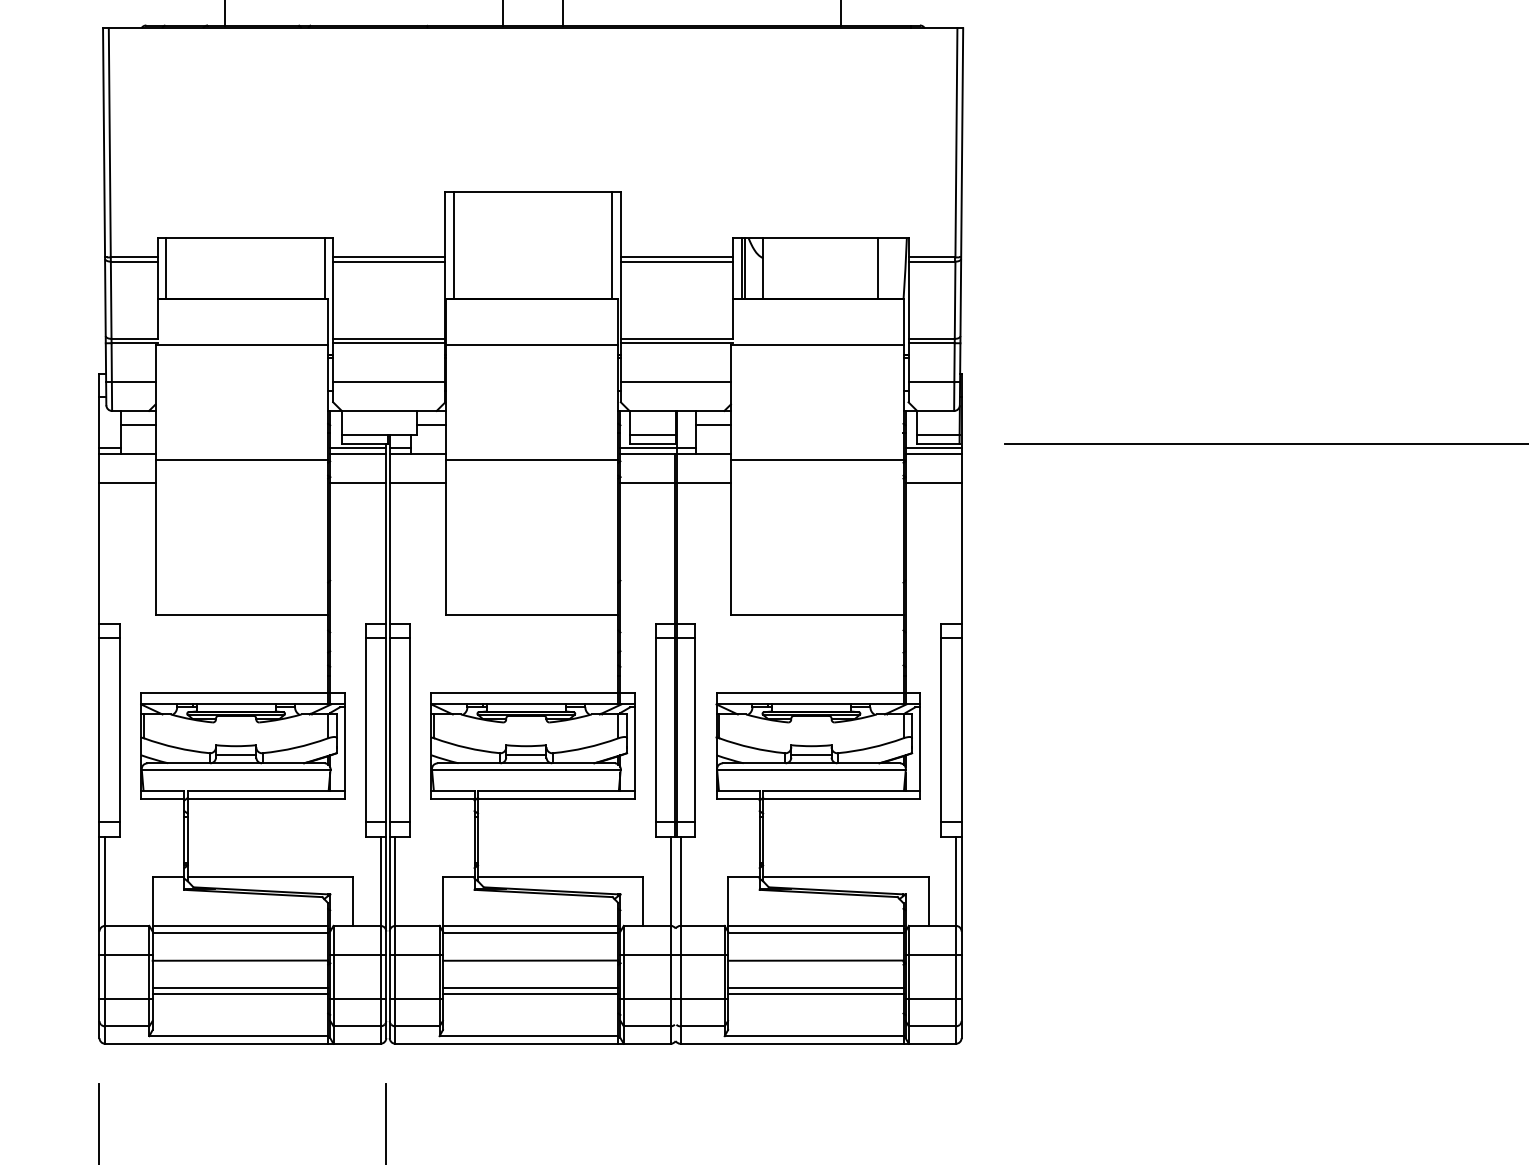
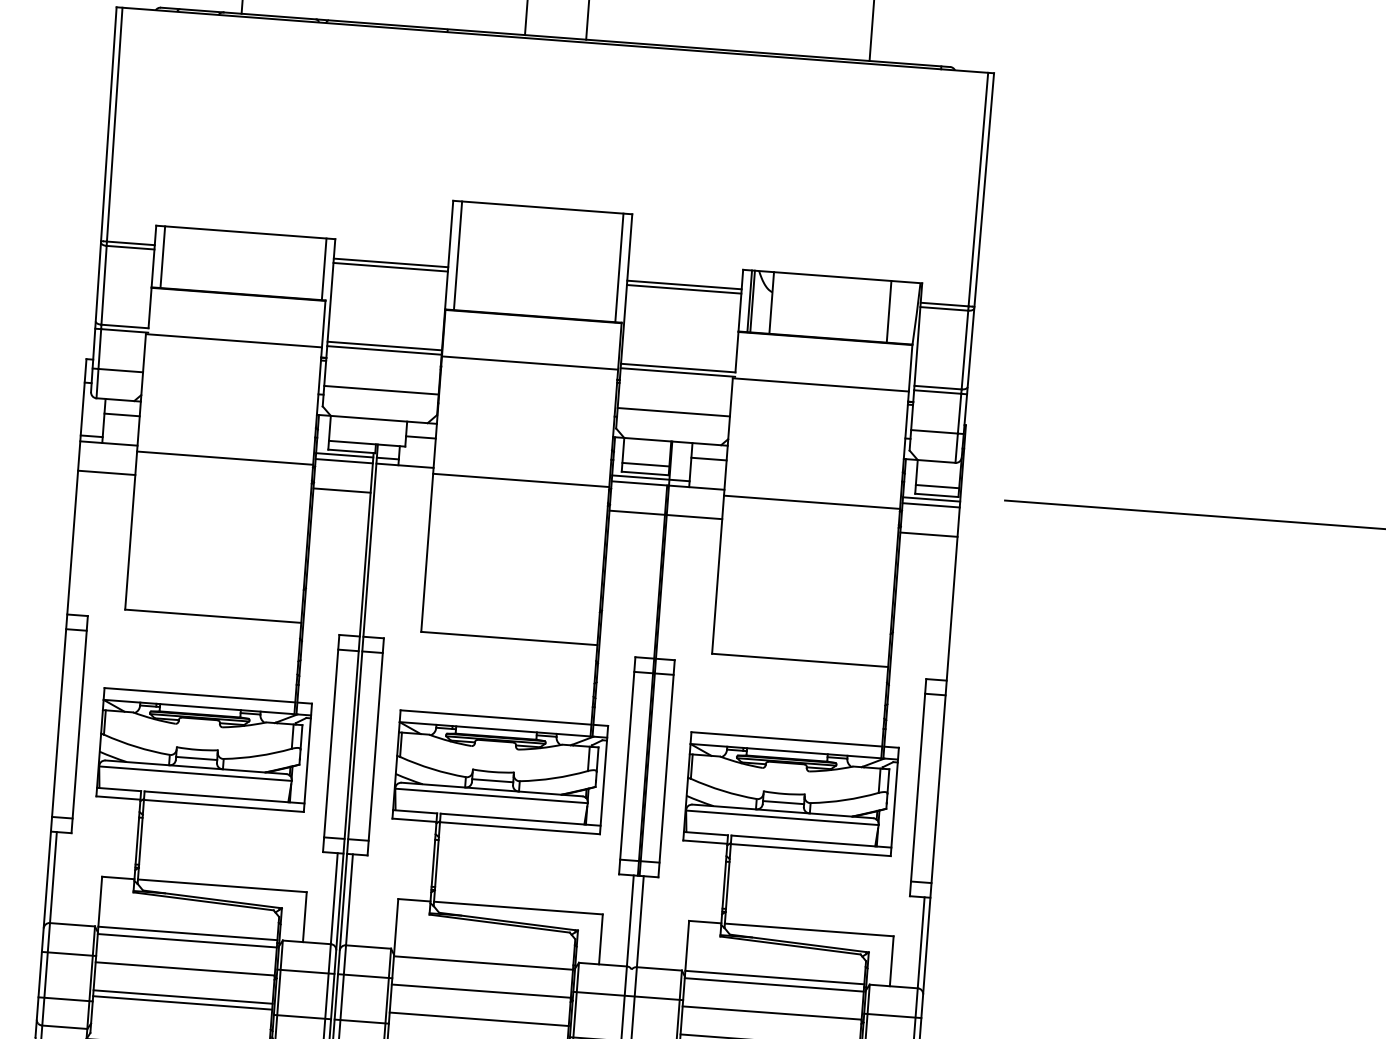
line: (417, 482) -> (402, 494), removed
line: (530, 925) -> (483, 955), removed
line: (530, 994) -> (478, 1025), removed

